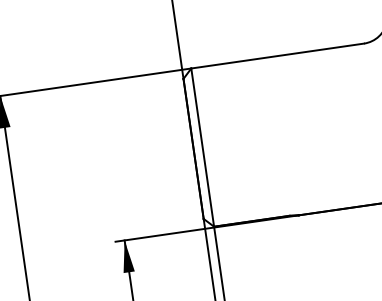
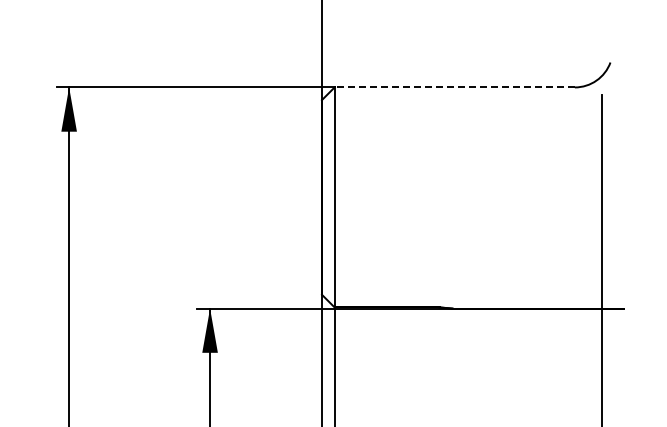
line: (277, 56) -> (454, 87), solid -> dashed

